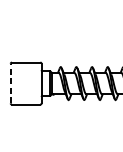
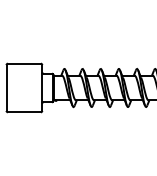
line: (10, 84) -> (6, 88), dashed -> solid

